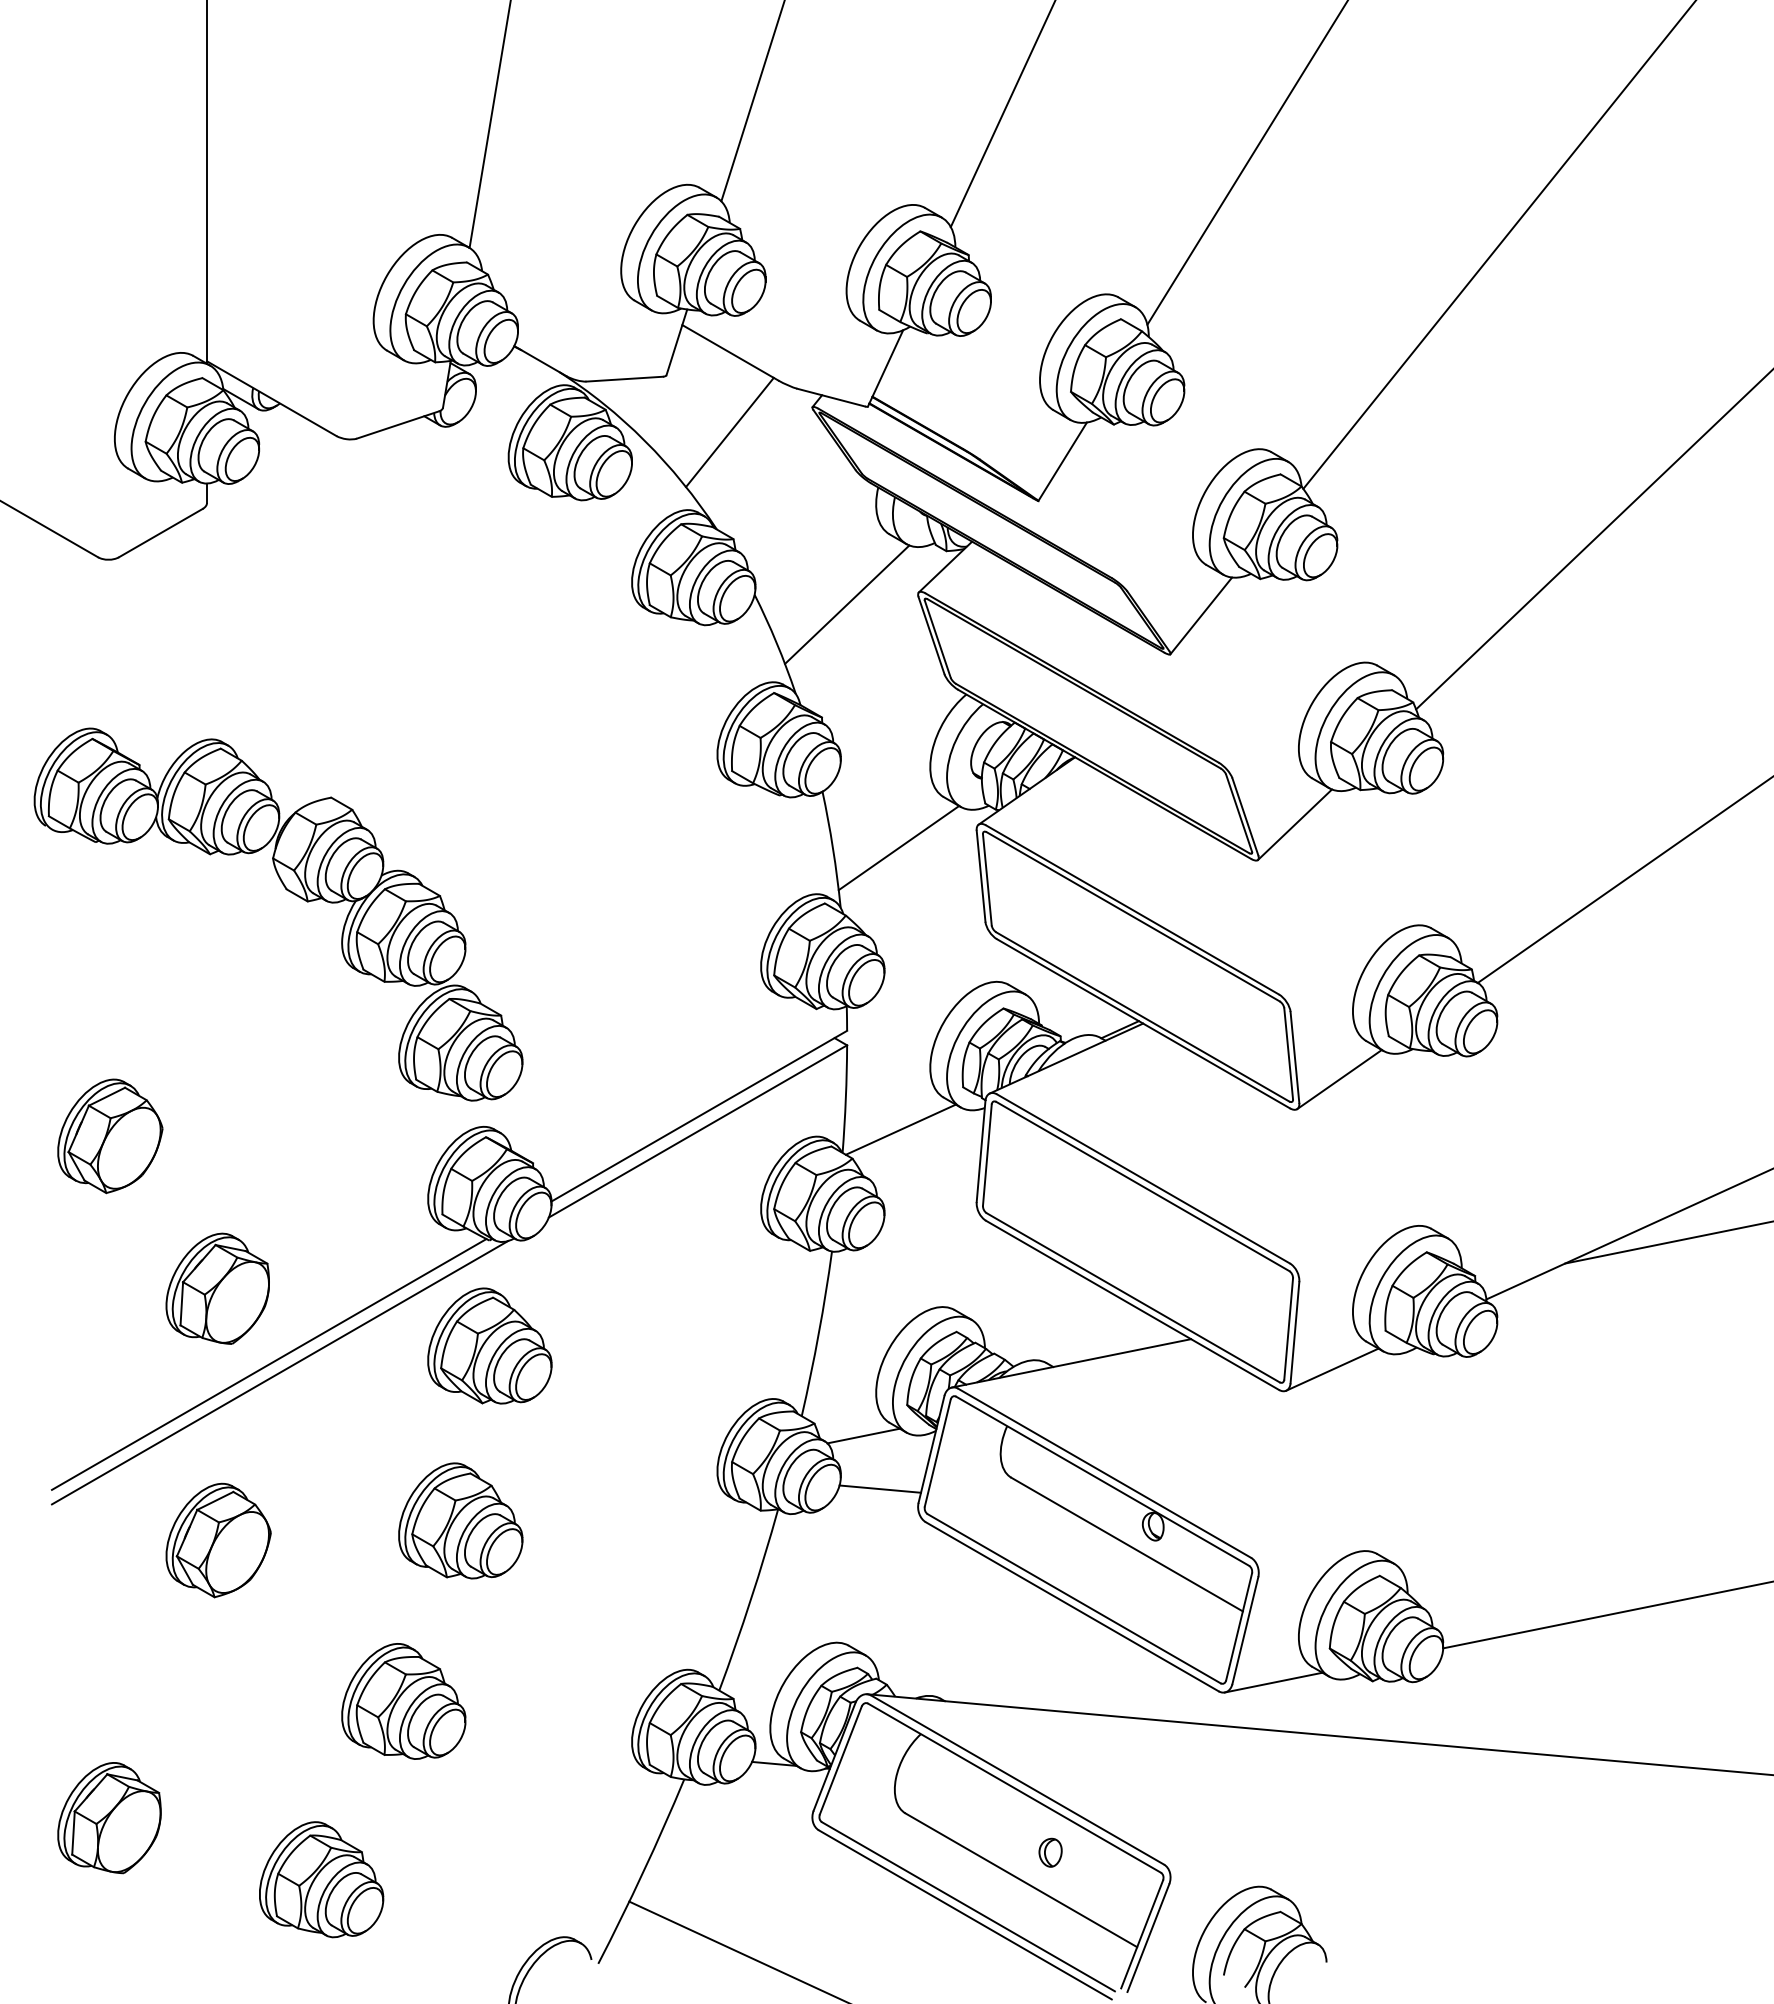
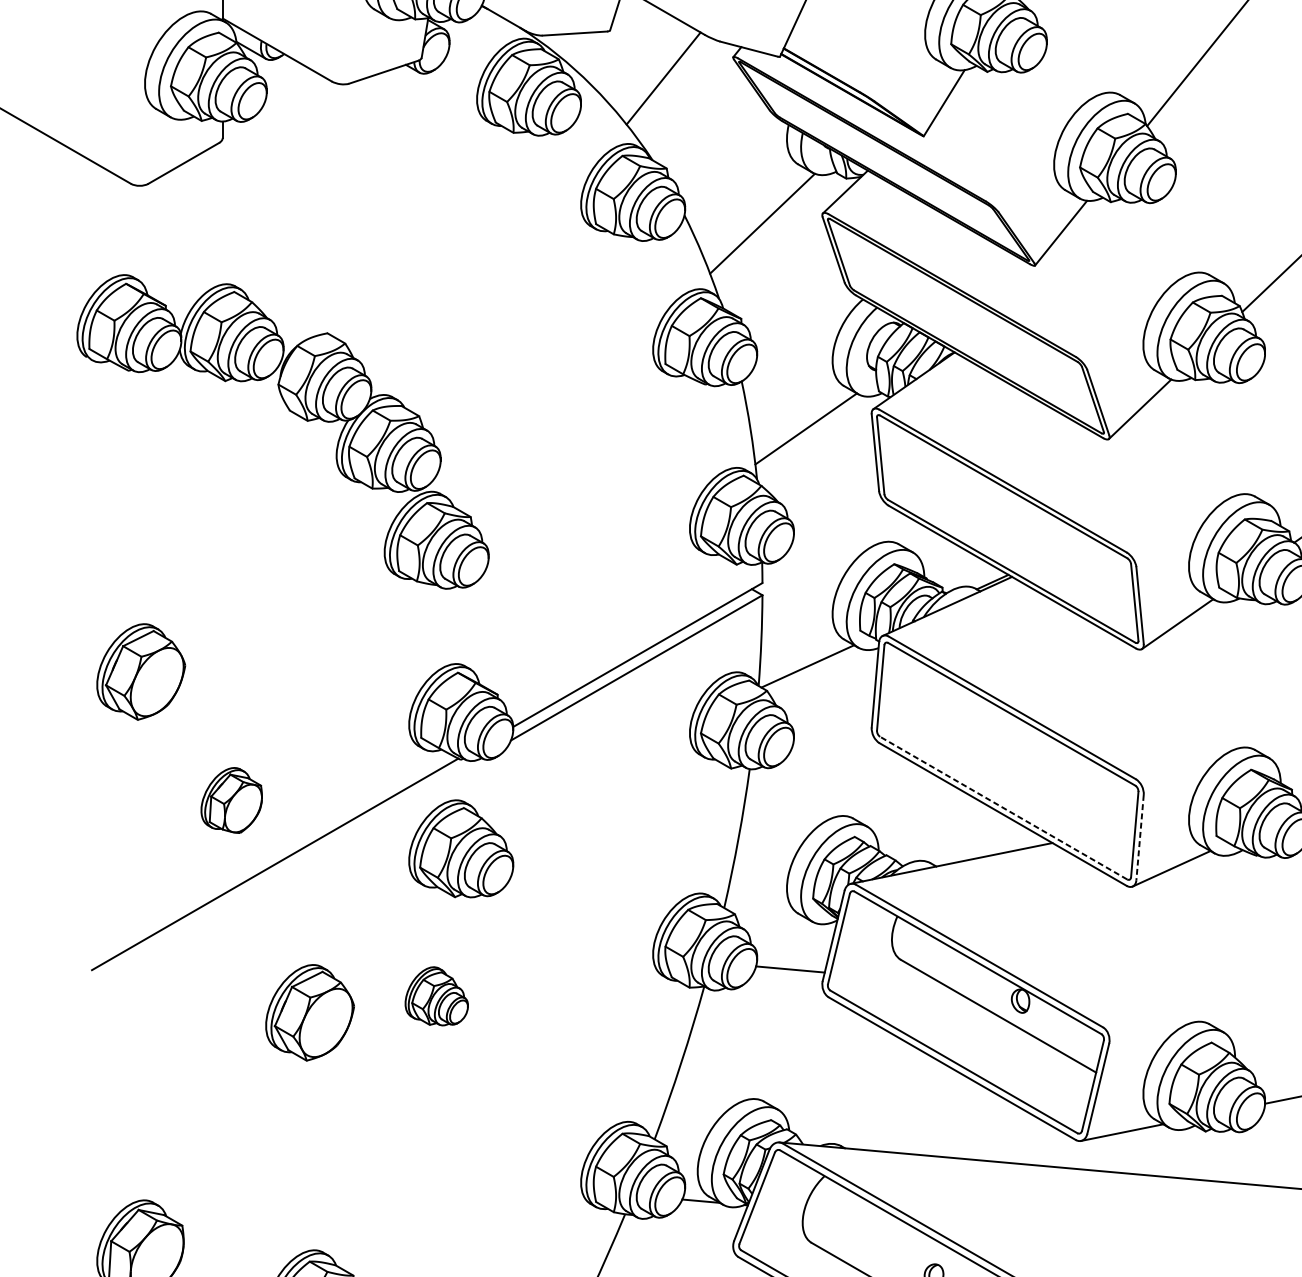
part: (289, 892) -> (292, 413), moved
part: (217, 1288) -> (231, 800), size x0.7
line: (1132, 1297) -> (1003, 807), solid -> dashed
line: (1294, 1332) -> (1139, 837), solid -> dashed
line: (279, 1372) -> (283, 871), removed
line: (863, 1435) -> (776, 924), removed
part: (460, 1520) -> (436, 995), size x0.6
part: (218, 1540) -> (309, 1012), moved
part: (403, 1701) -> (388, 1148), removed

